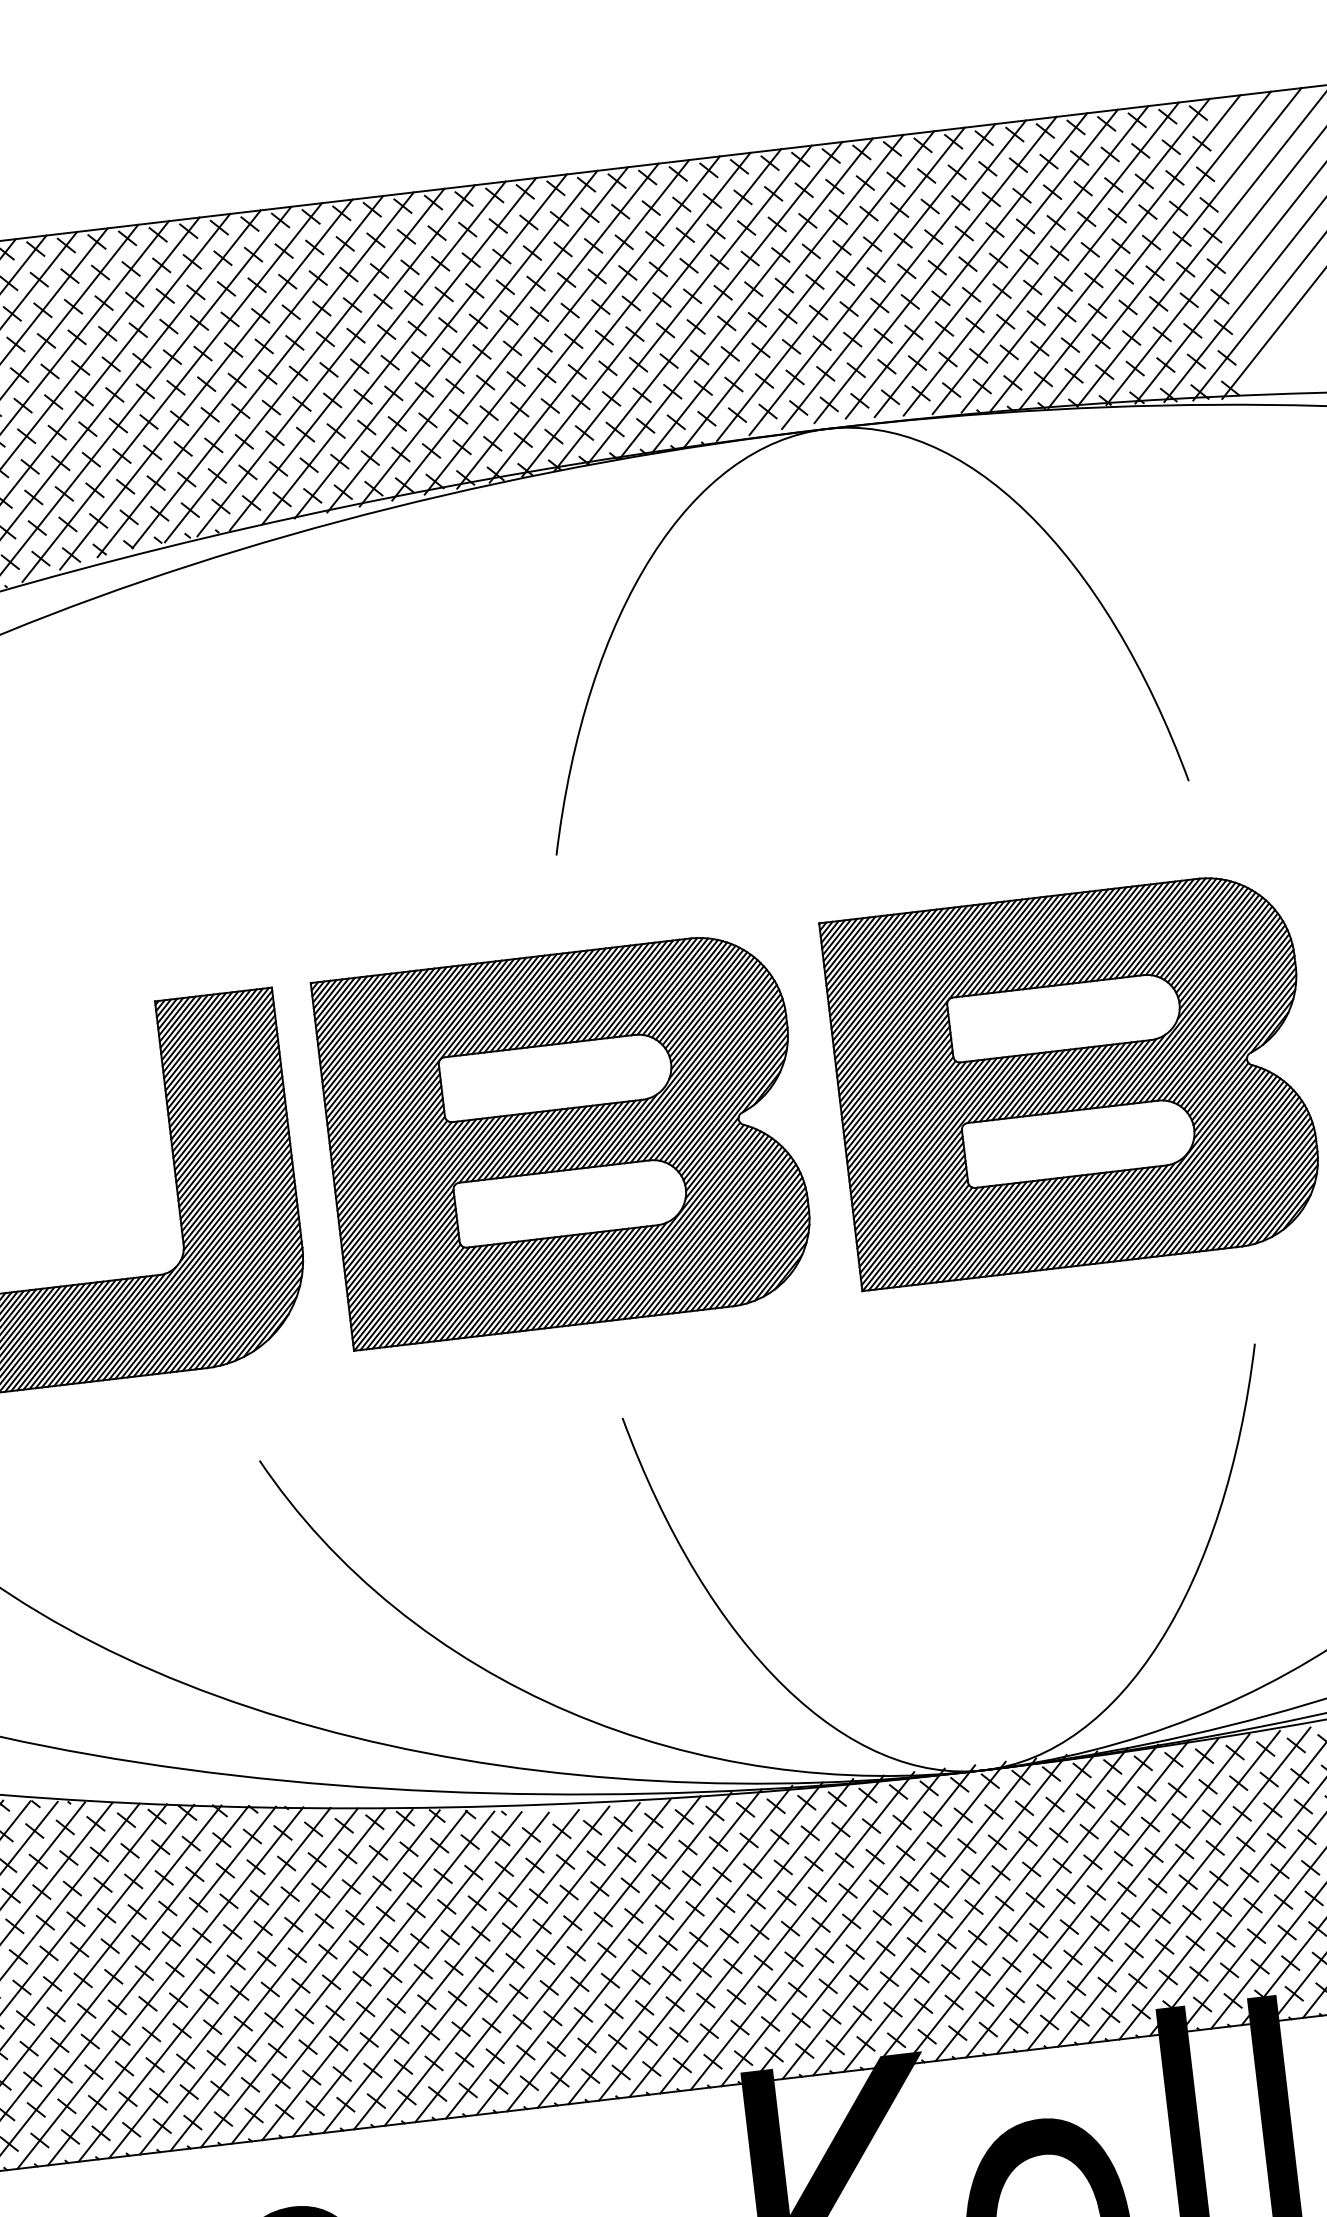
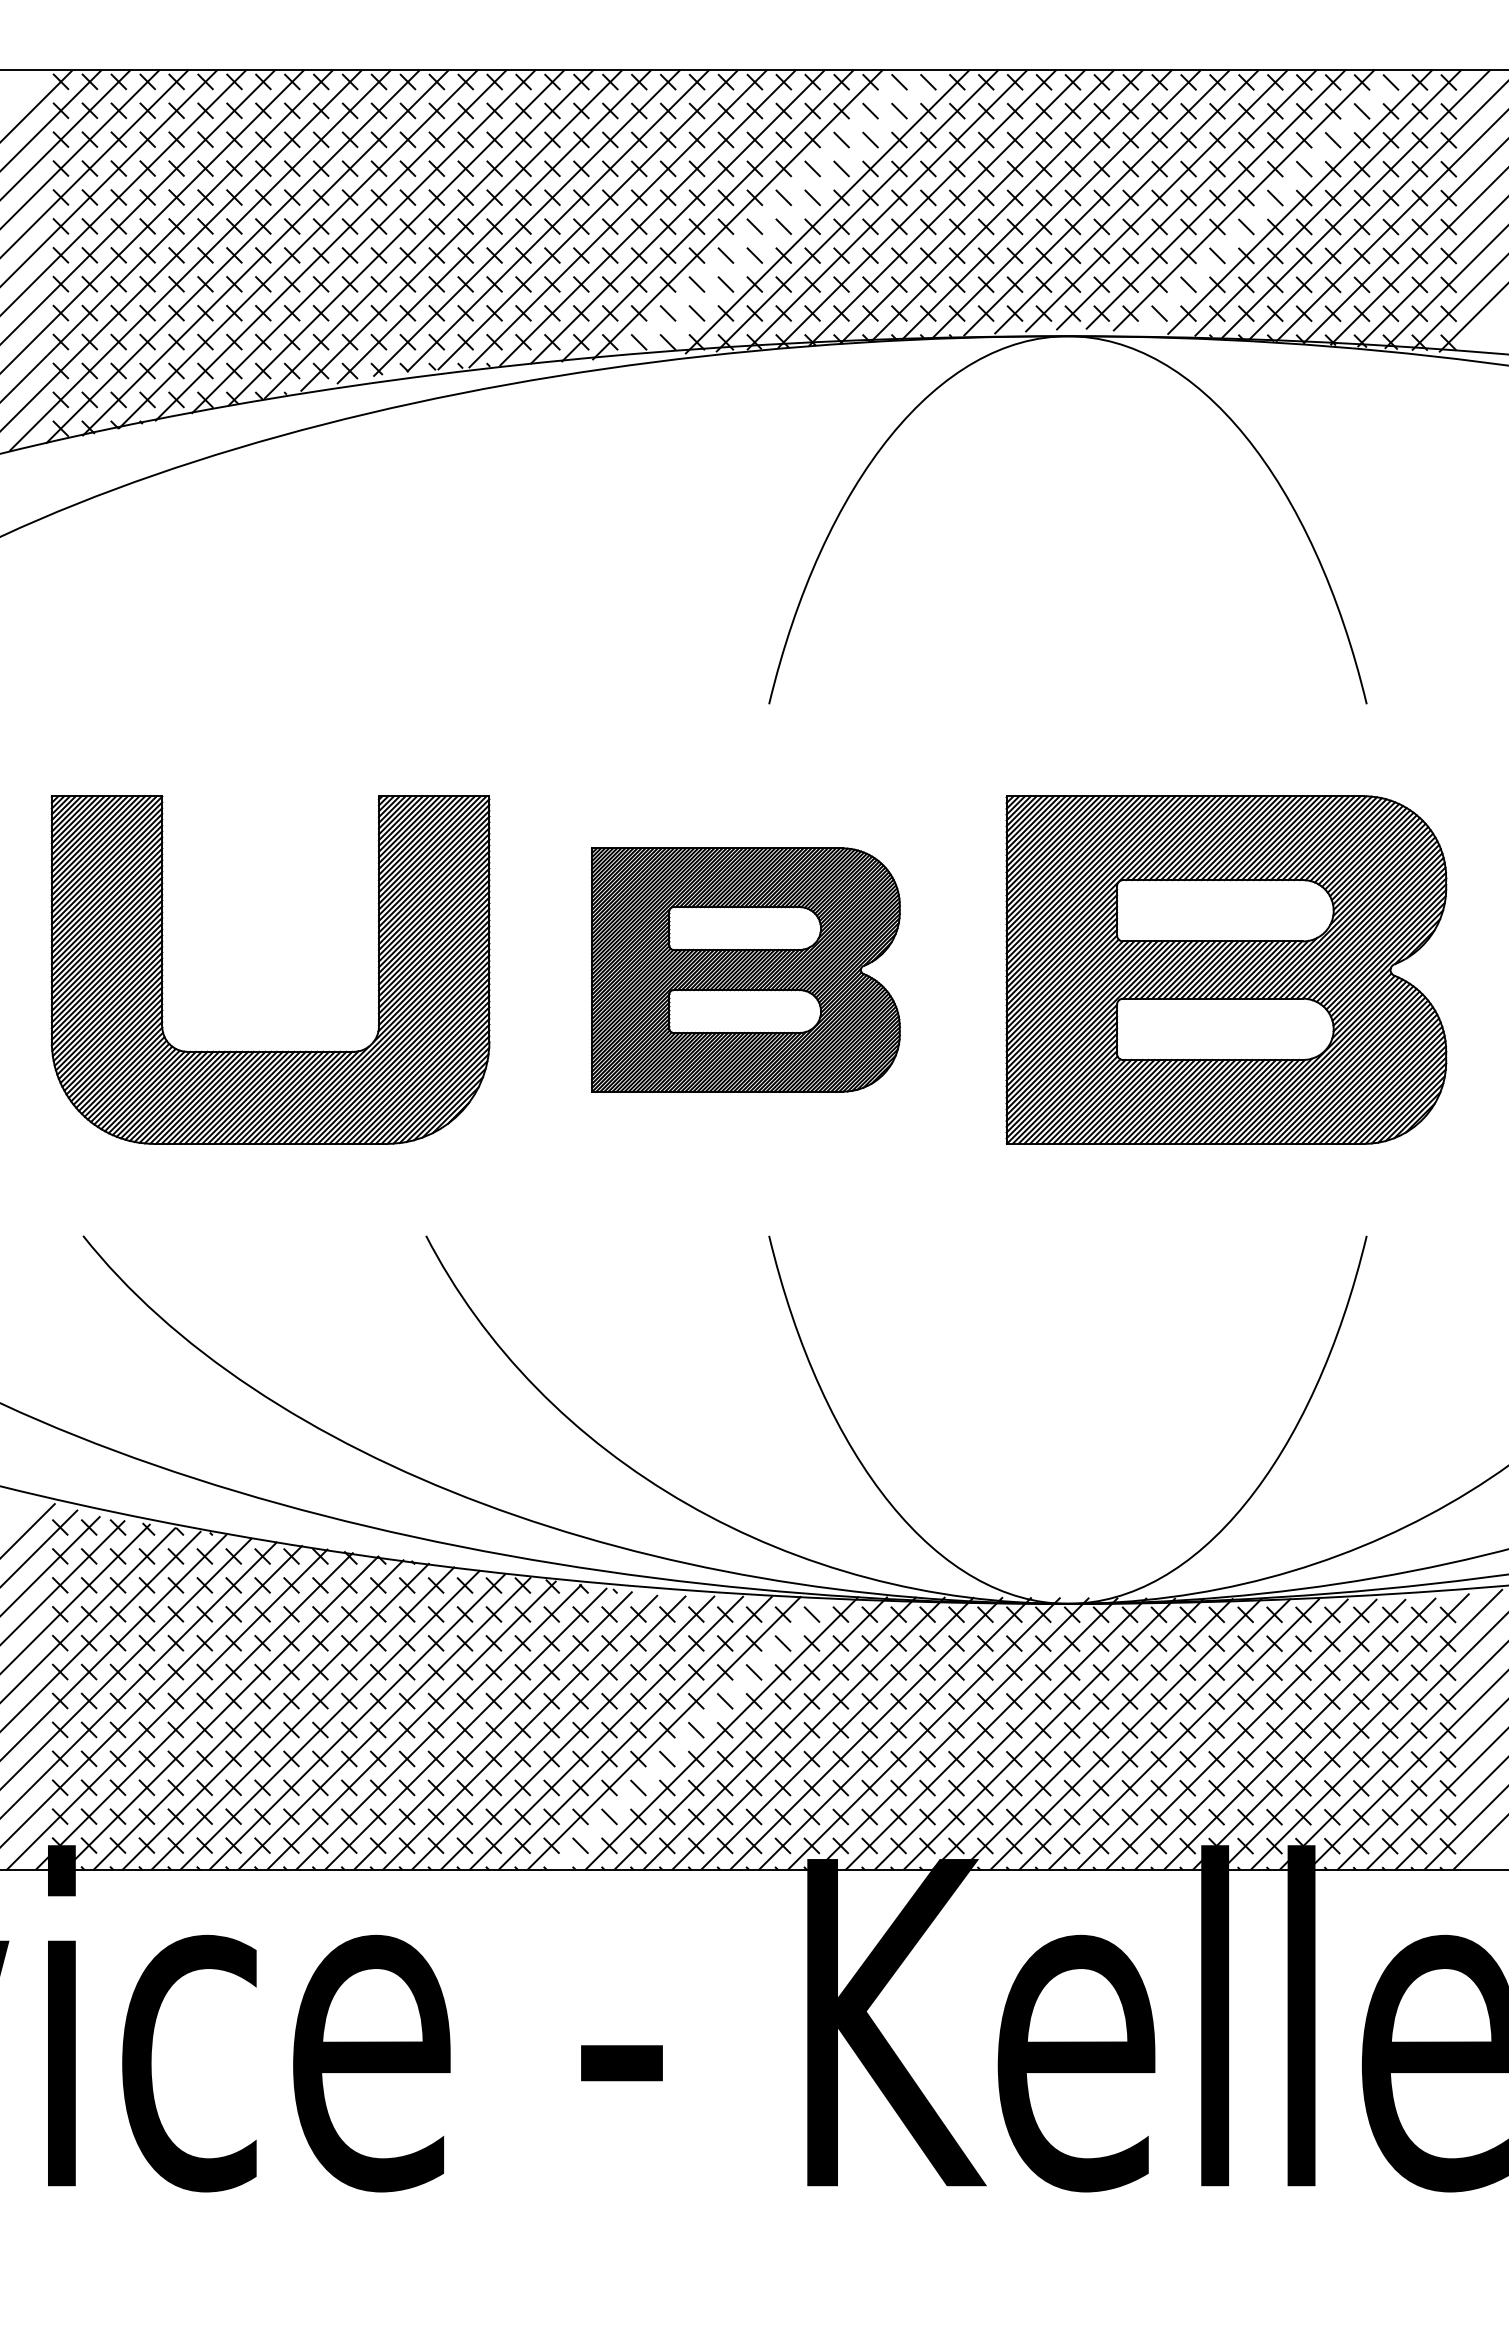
line: (1026, 260) -> (1272, 201), removed
line: (525, 331) -> (797, 212), removed
line: (493, 336) -> (767, 213), removed
part: (564, 1139) -> (745, 969), size x0.7
line: (603, 1954) -> (692, 1733), removed

